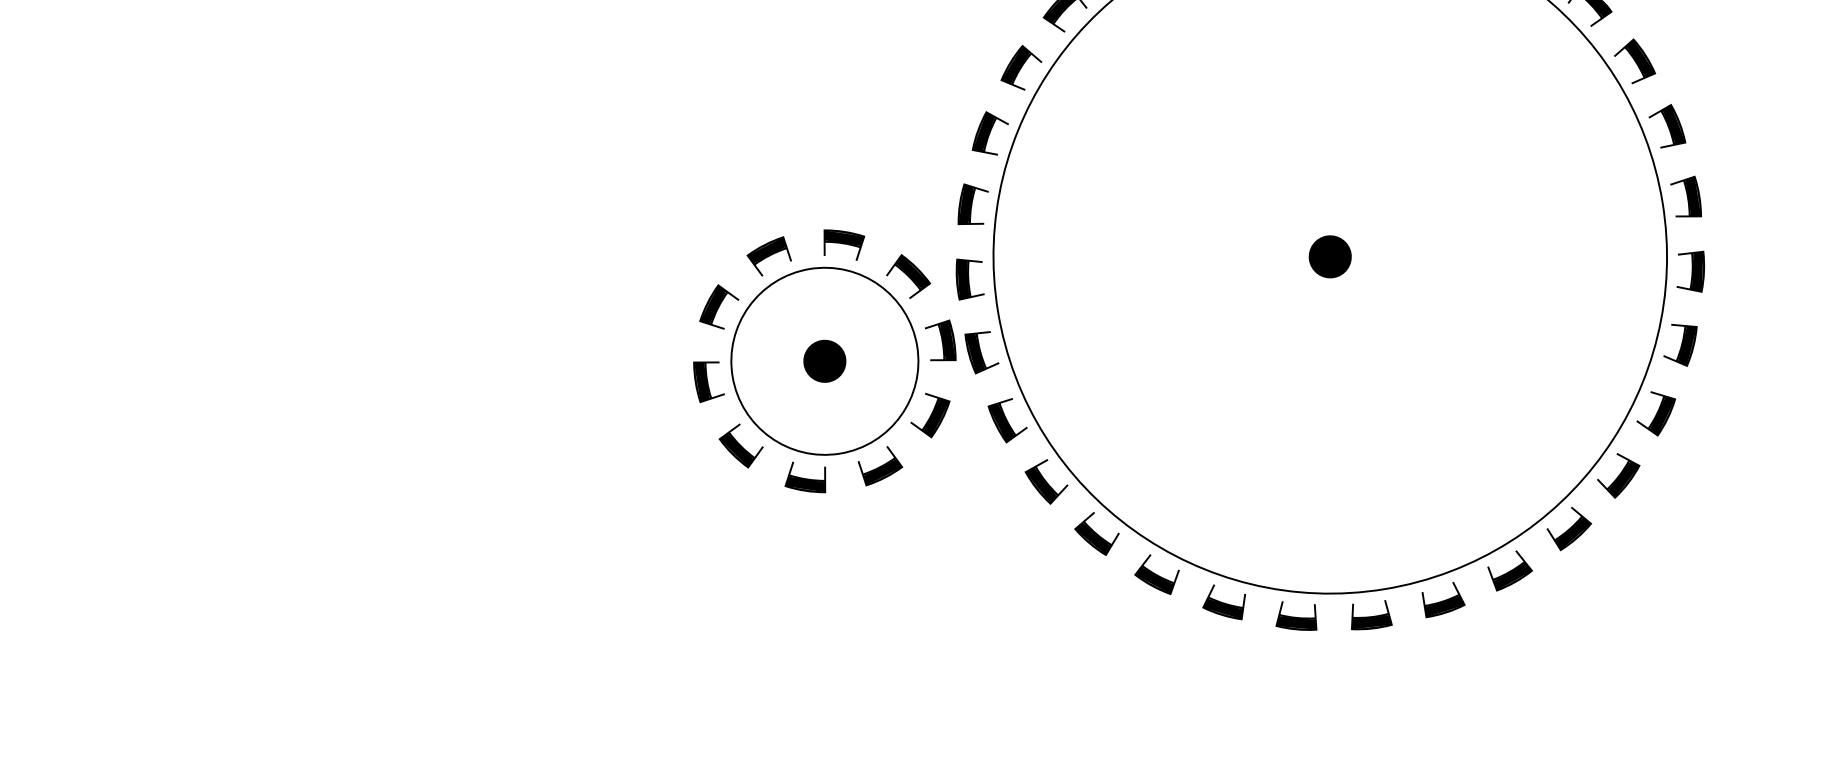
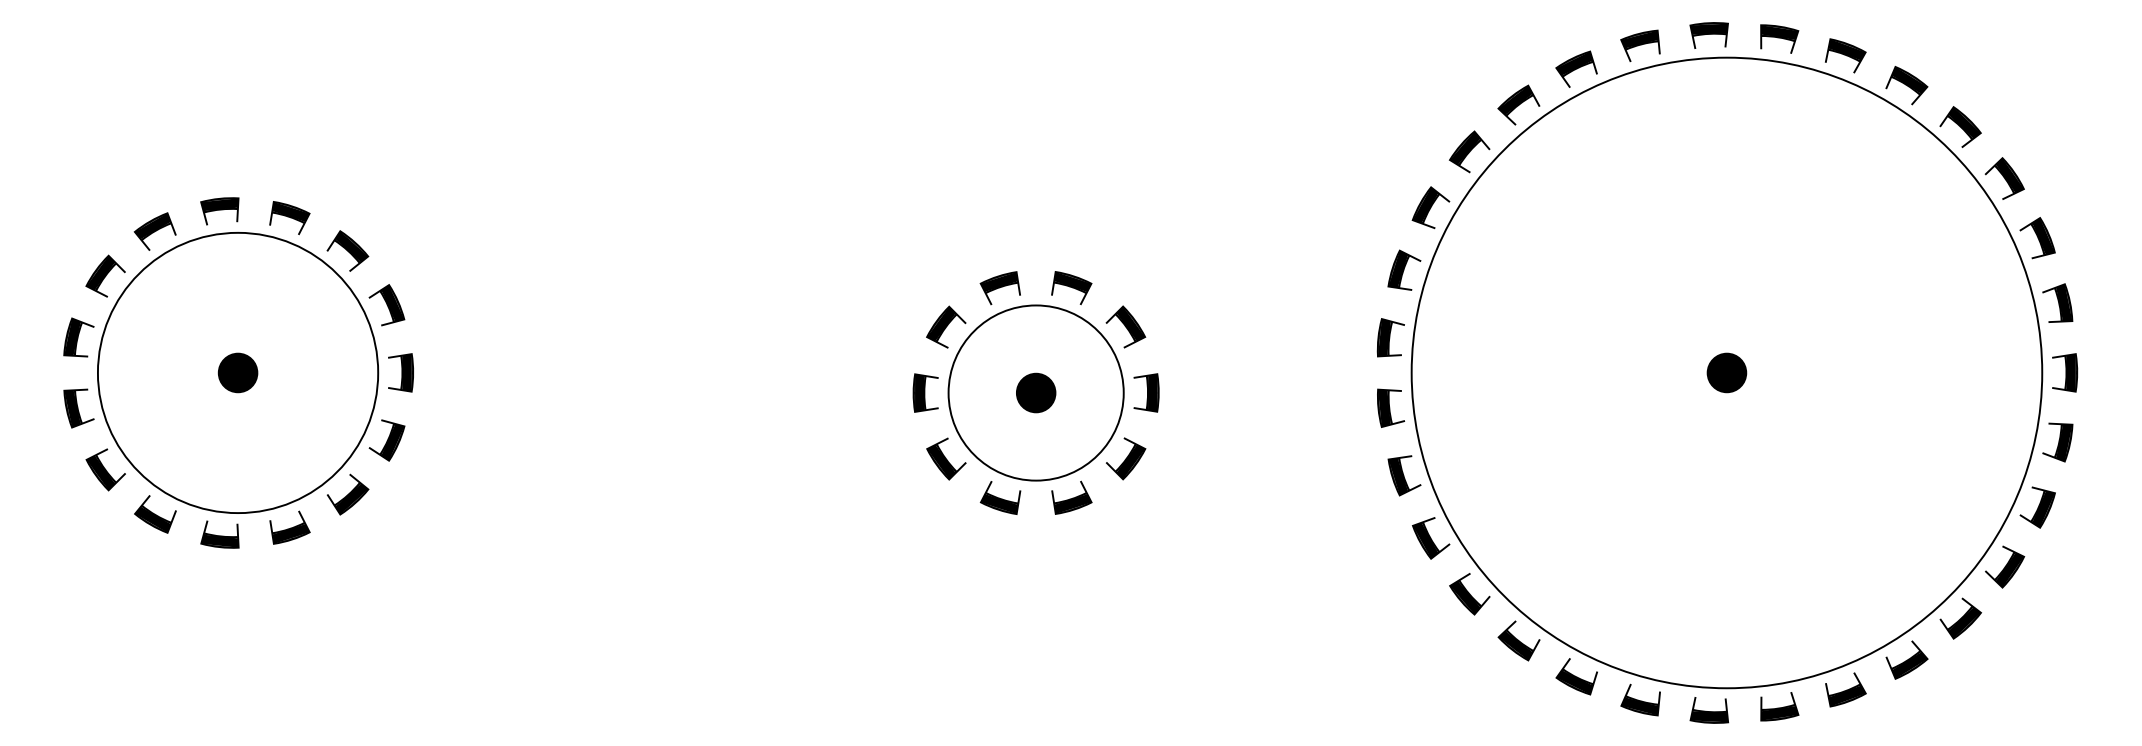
part: (824, 360) -> (1035, 392), moved

